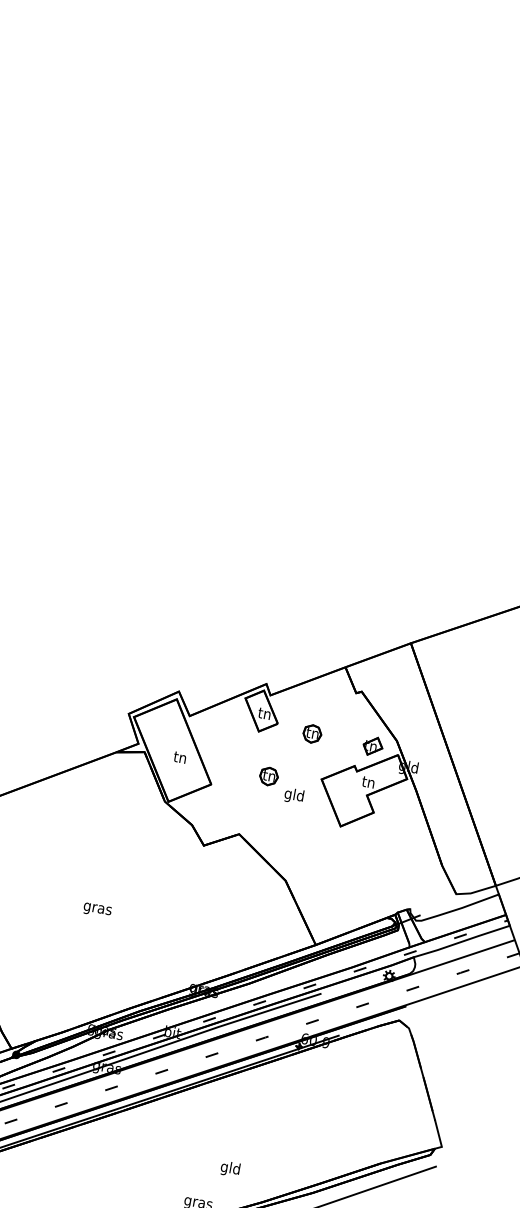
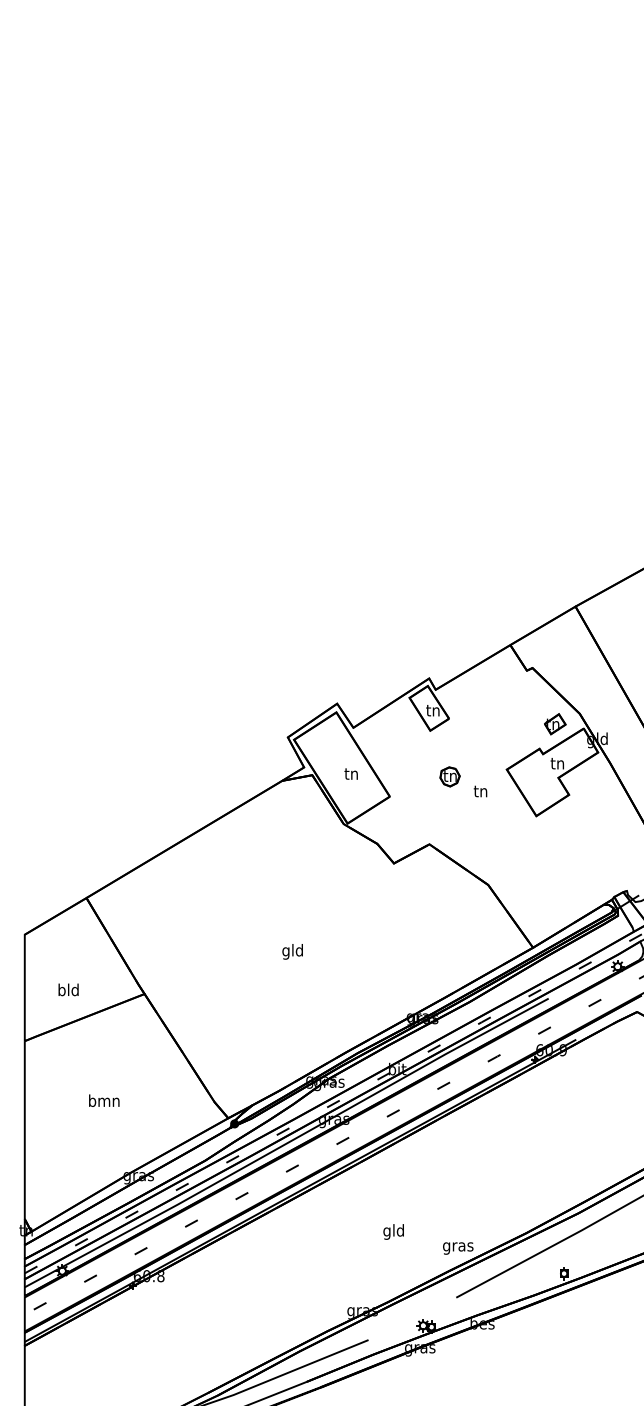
part: (311, 733) -> (487, 722), removed
text: (293, 795) -> (480, 792), gld -> tn
text: (97, 908) -> (292, 951), gras -> gld
text: (230, 1168) -> (393, 1231), moved

